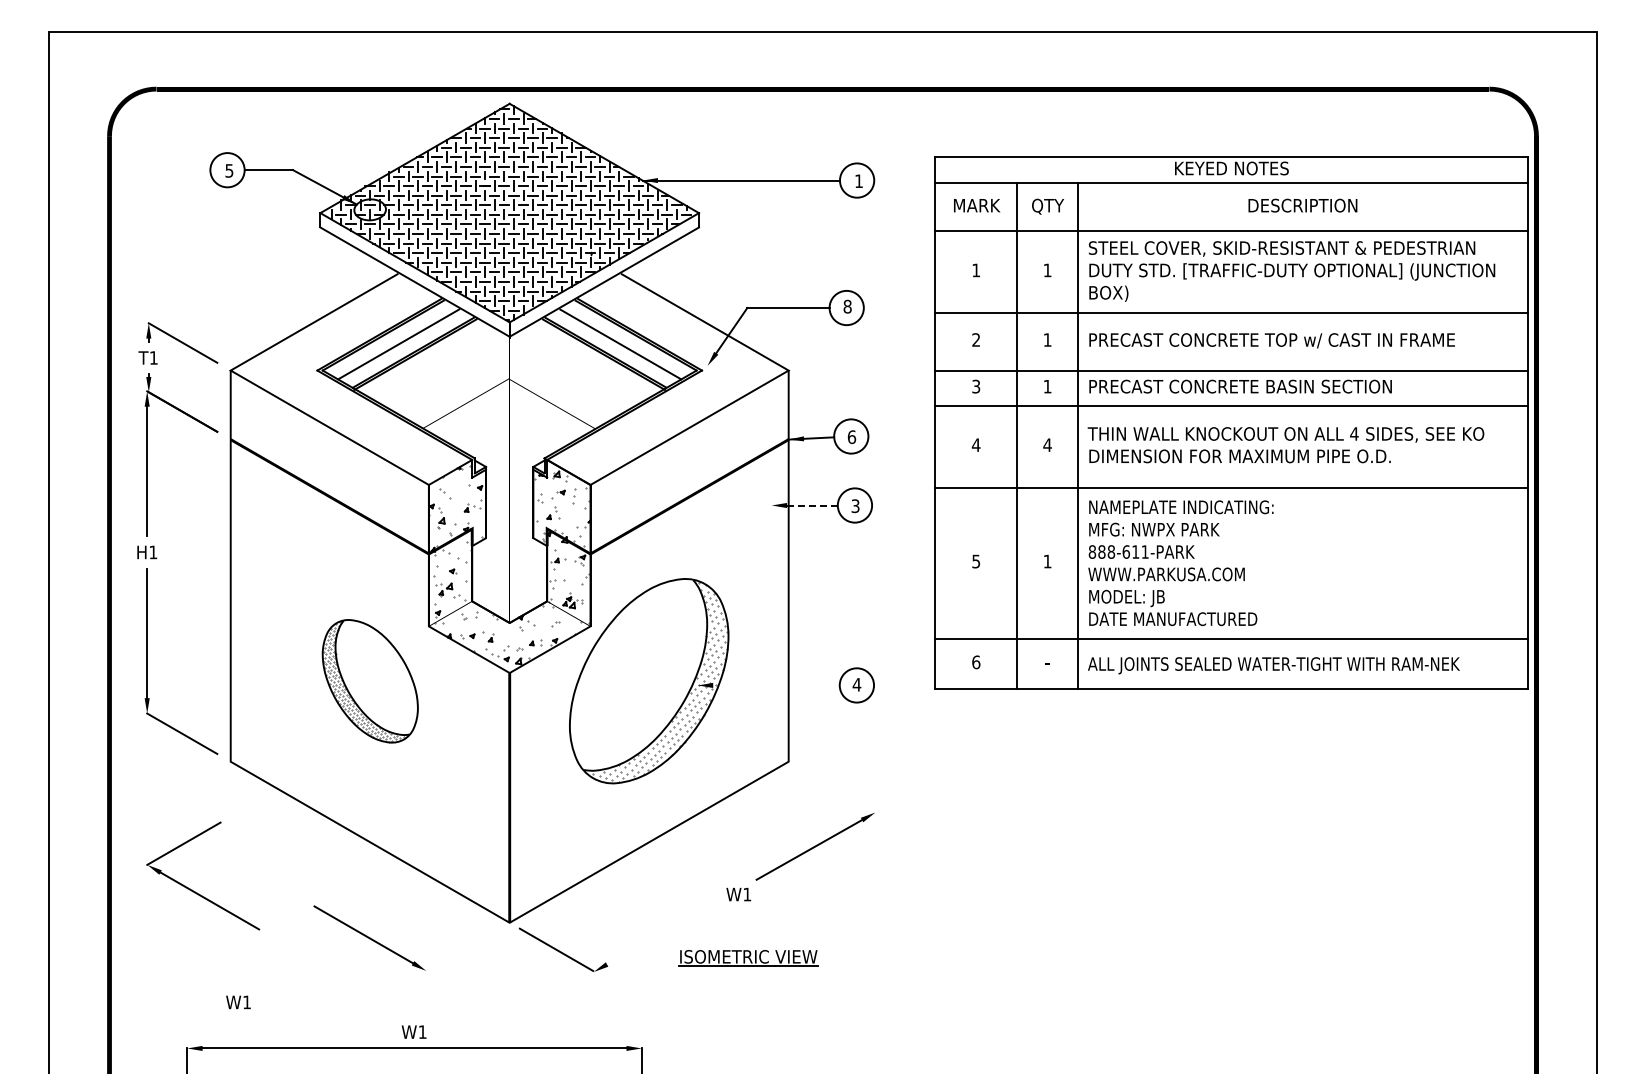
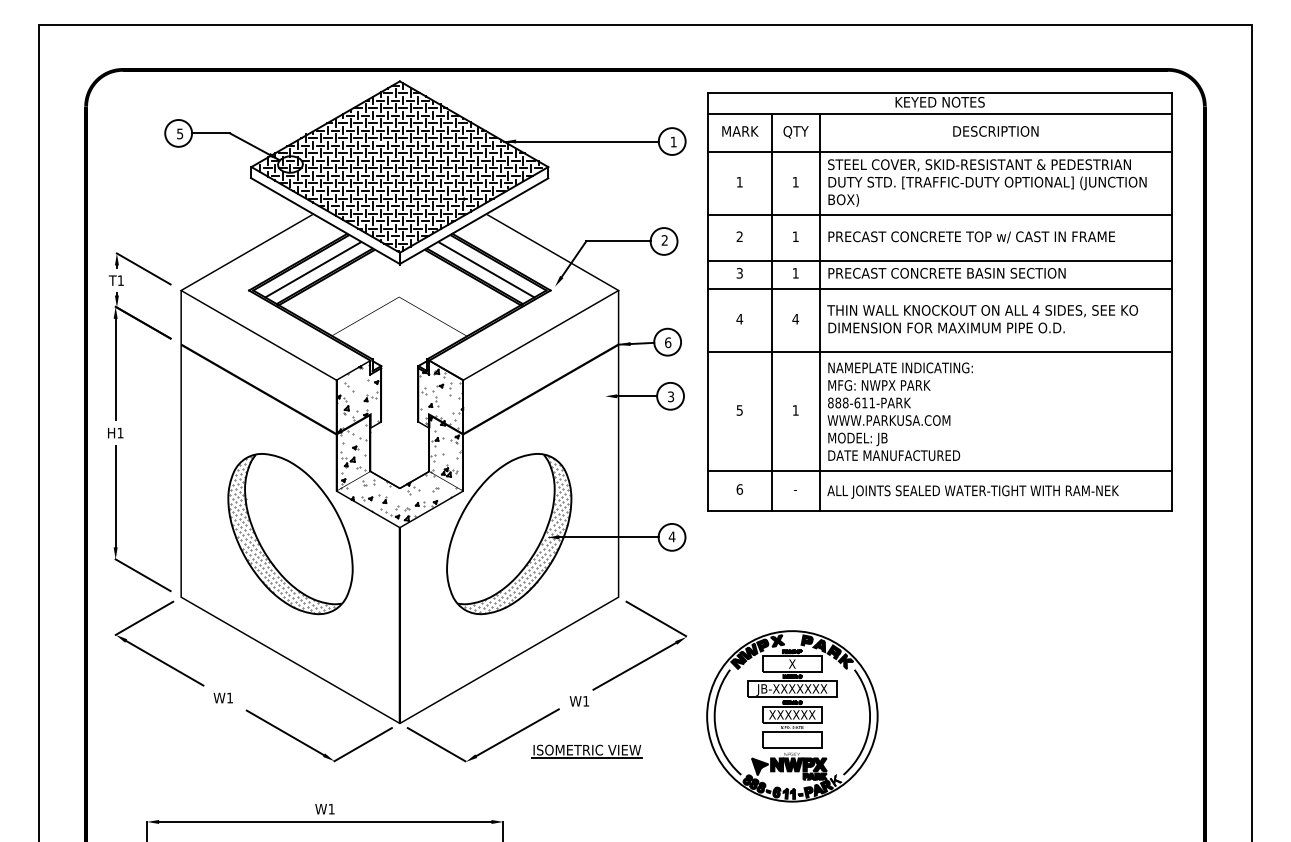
text: (847, 306) -> (664, 240), 8 -> 2
part: (1231, 422) -> (939, 301), moved
line: (812, 505) -> (637, 396), dashed -> solid
part: (370, 681) -> (290, 534), size x1.67
line: (776, 685) -> (609, 537), added
line: (836, 789) -> (656, 618), added
part: (192, 889) -> (151, 654), moved
part: (1009, 913) -> (791, 716), added
line: (659, 934) -> (517, 732), added
line: (462, 949) -> (362, 744), added
text: (238, 1002) -> (223, 698), moved

